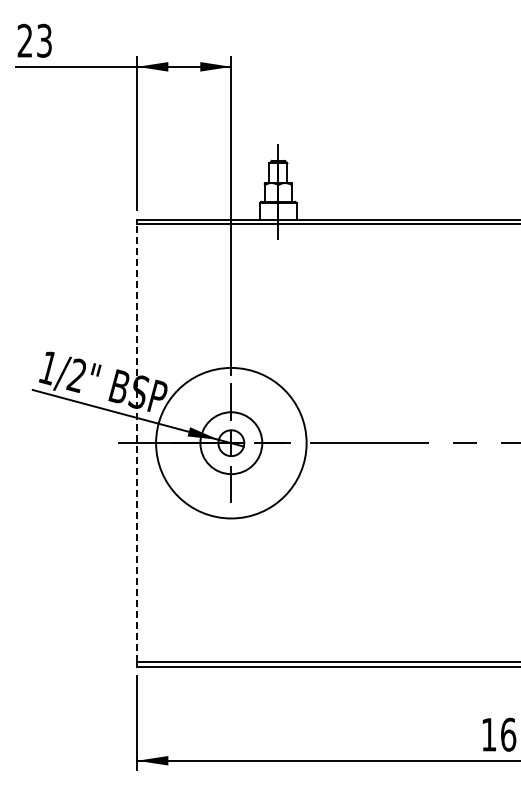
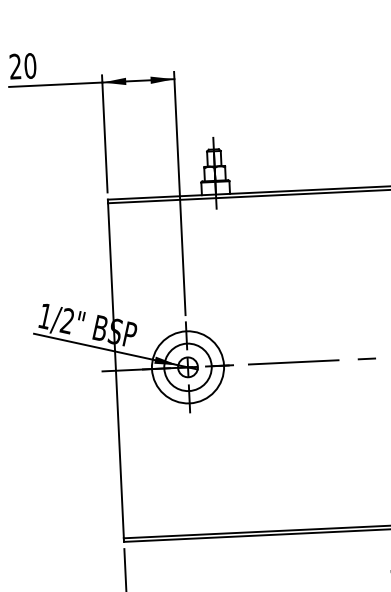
text: (44, 40) -> (30, 65), 23 -> 20
line: (137, 443) -> (116, 370), dashed -> solid
circle: (231, 443) -> (188, 367), size x0.62

